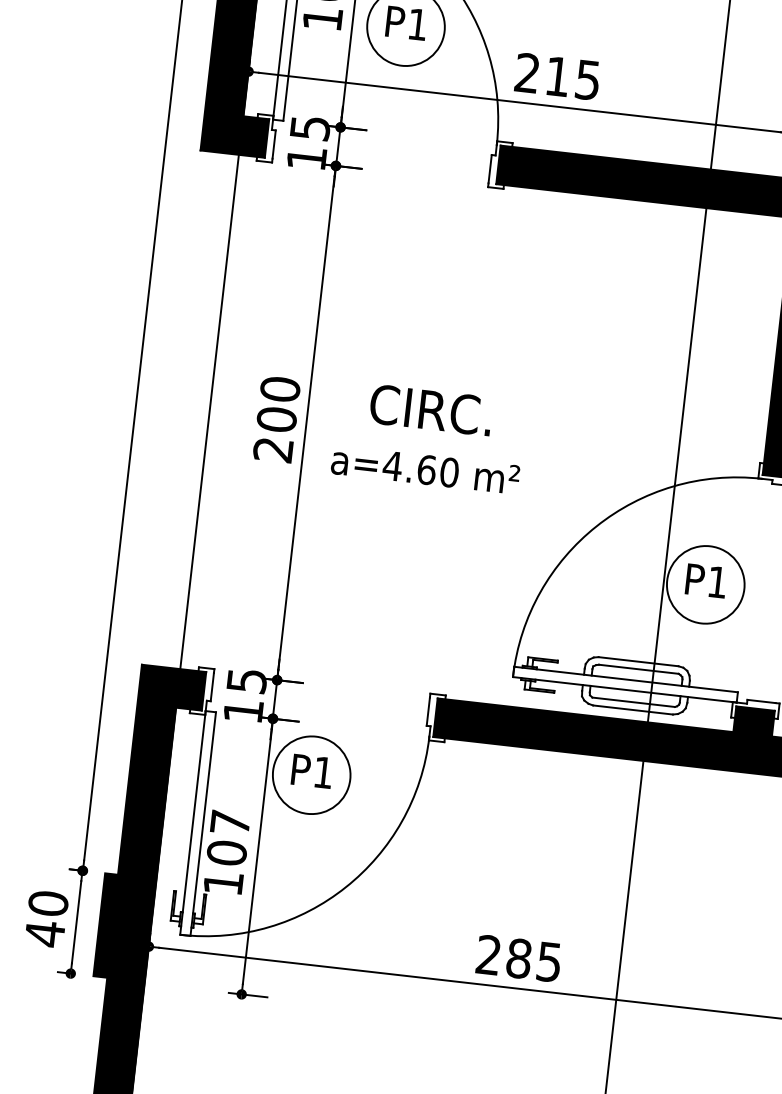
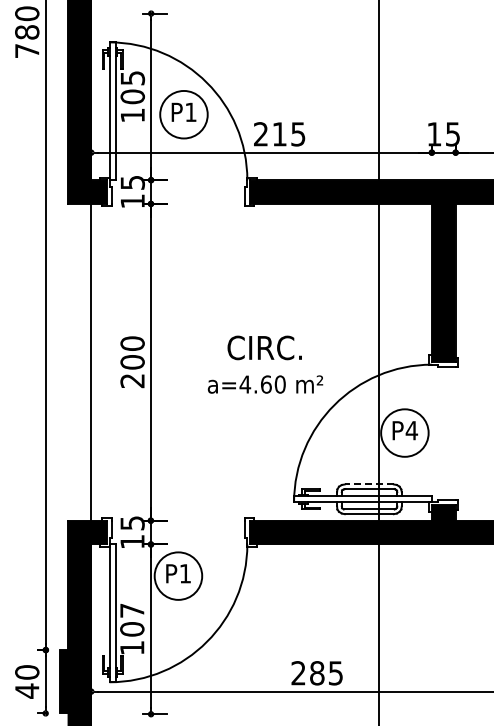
text: (429, 437) -> (265, 364), moved
text: (716, 581) -> (411, 430), P1 -> P4
line: (638, 661) -> (369, 484), solid -> dashed

